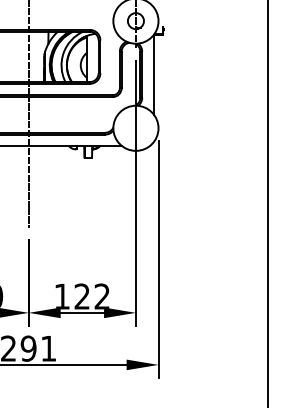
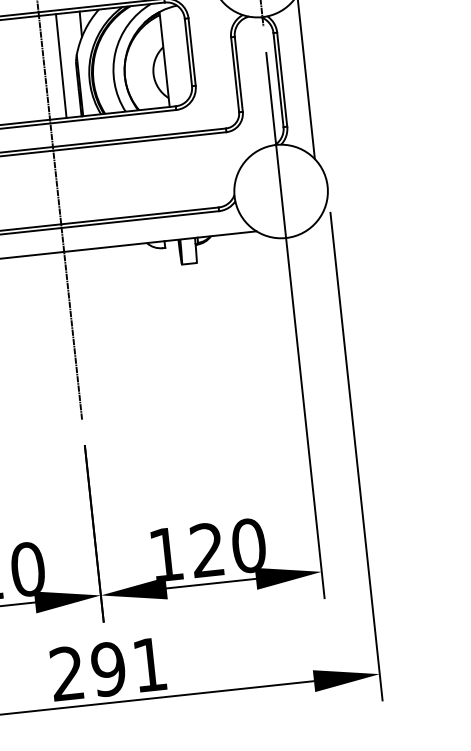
line: (36, 56) -> (60, 65), added
text: (102, 296) -> (249, 545), 122 -> 120

